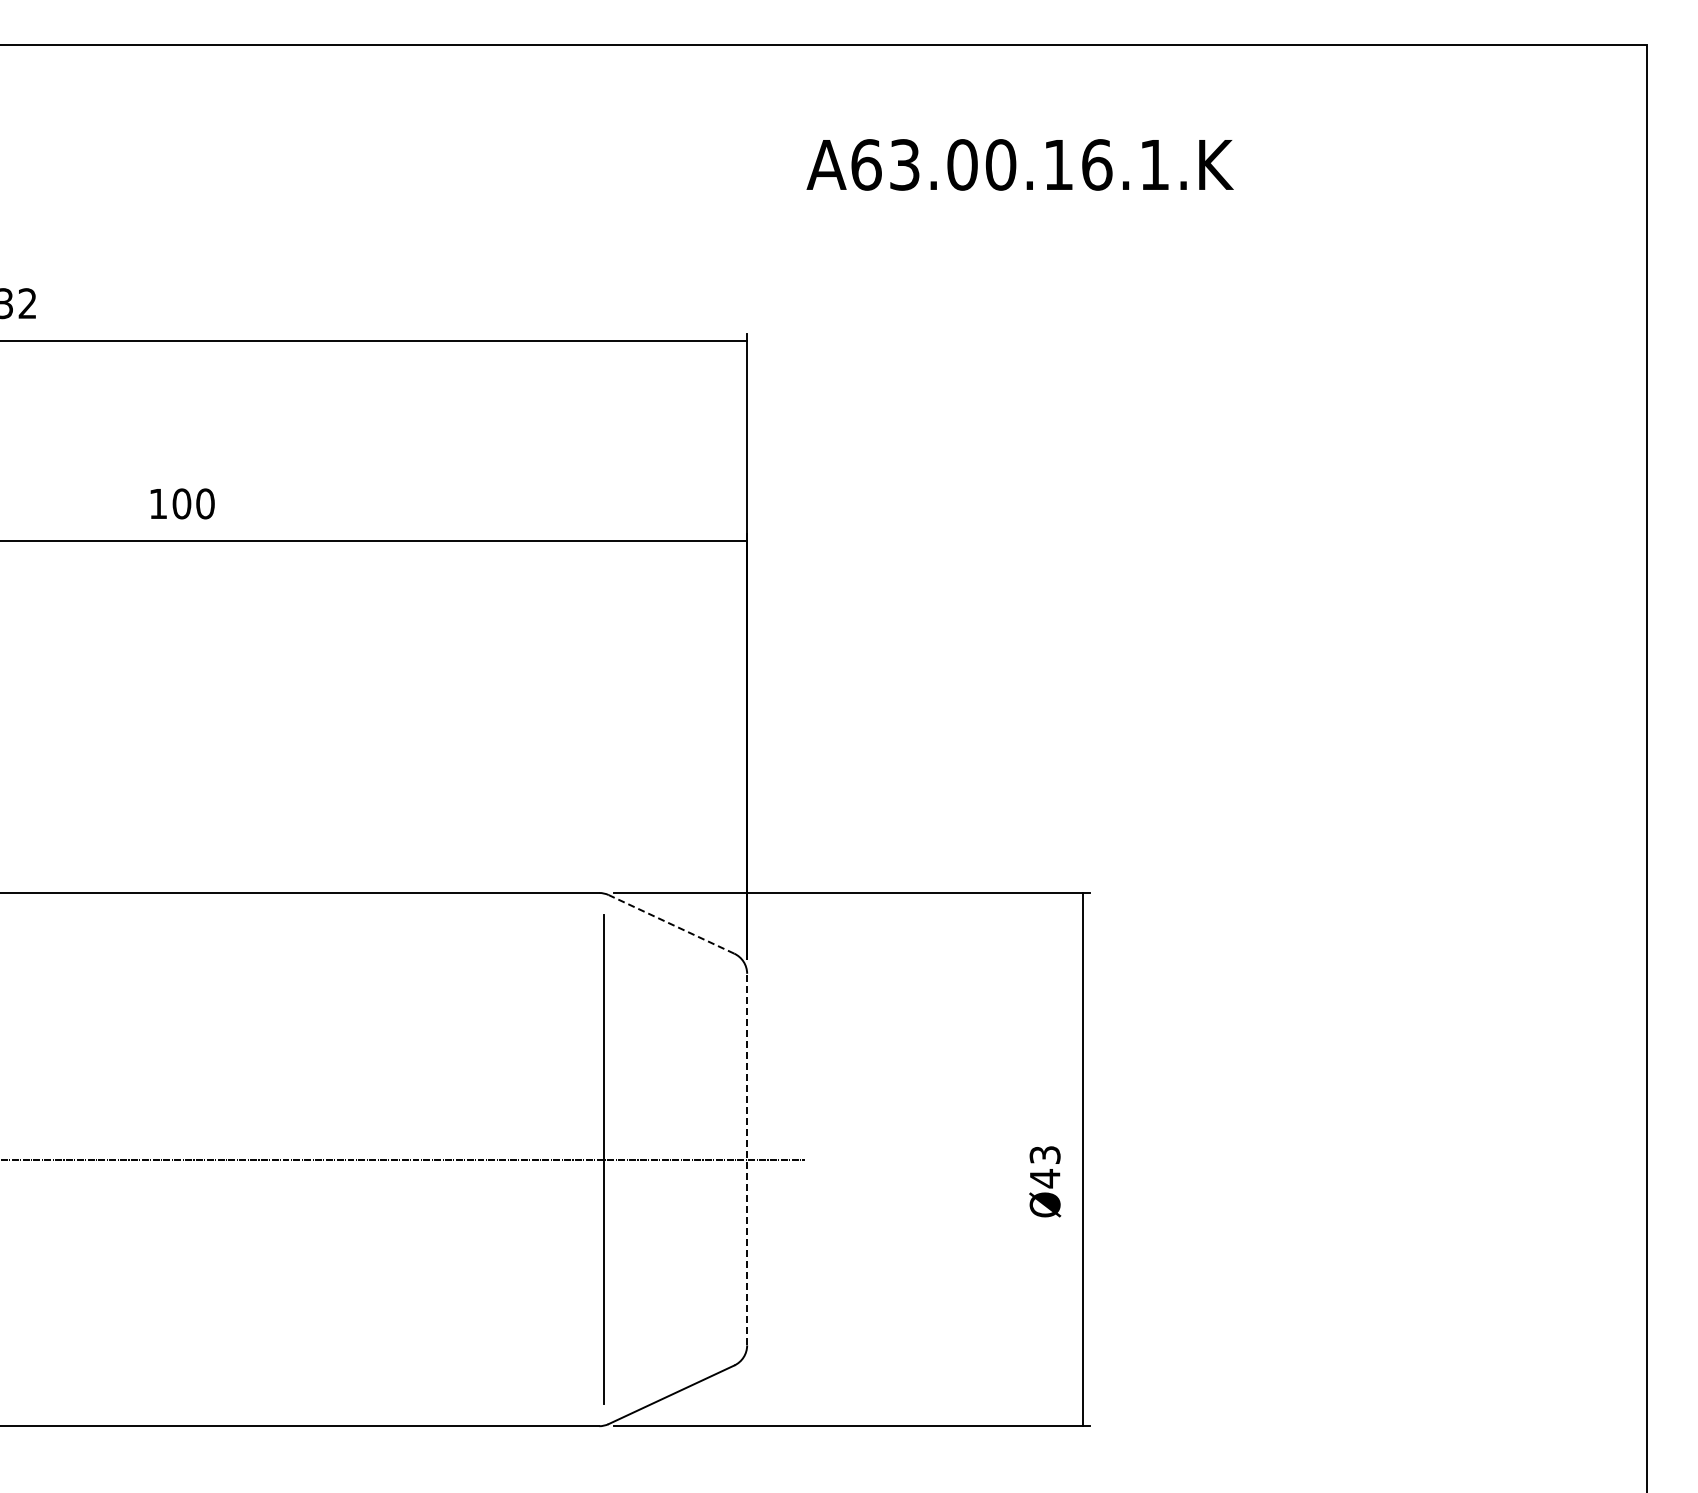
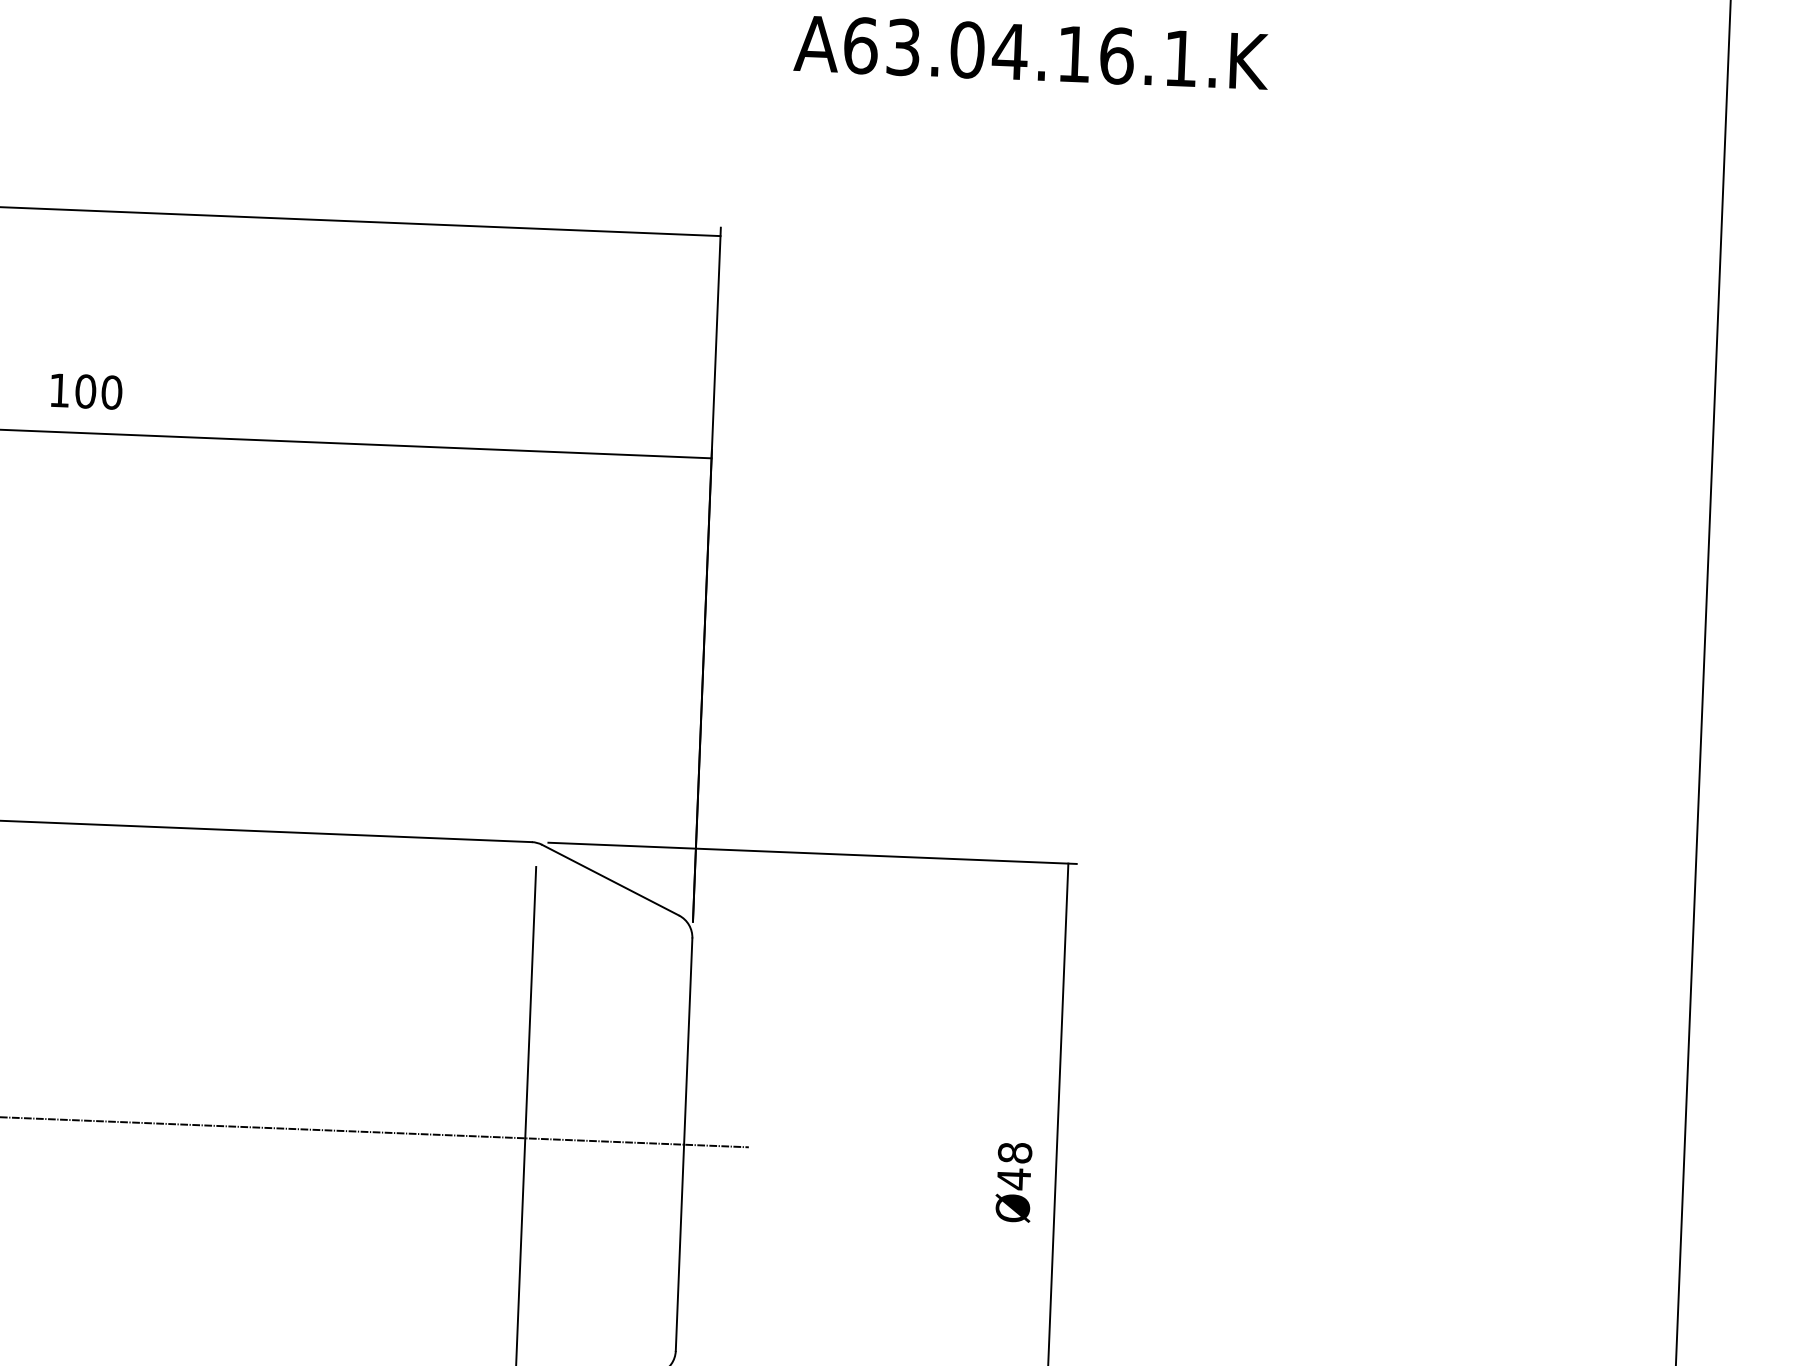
text: (1000, 164) -> (1009, 51), A63.00.16.1.K -> A63.04.16.1.K
line: (671, 924) -> (610, 880), dashed -> solid
text: (1044, 1154) -> (1014, 1152), Ø43 -> Ø48
line: (747, 1159) -> (684, 1144), dashed -> solid

